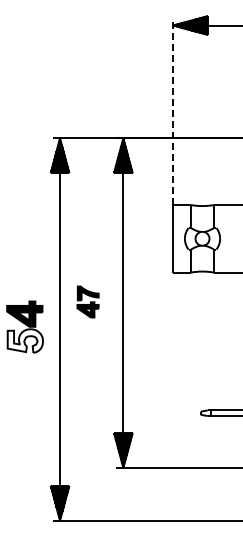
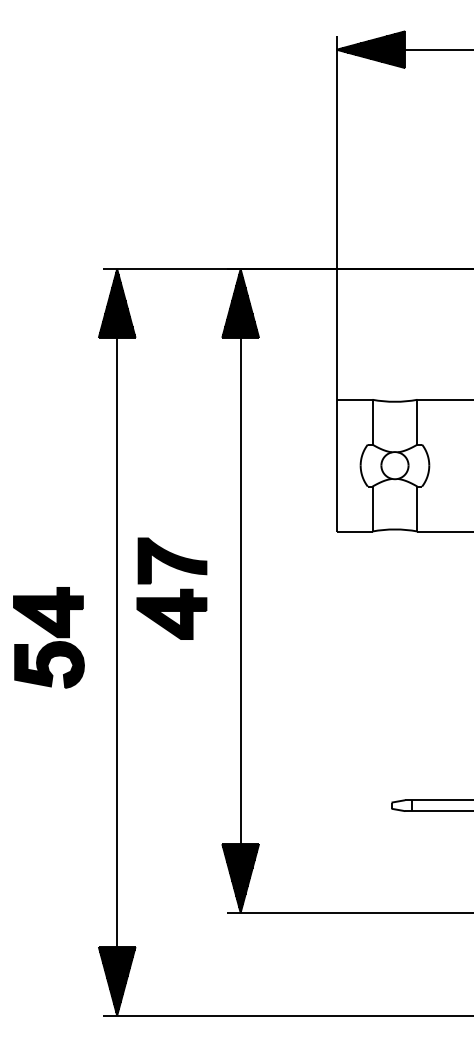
line: (172, 111) -> (336, 217), dashed -> solid
part: (87, 301) -> (170, 587), size x1.67
fill: (25, 340) -> (49, 663), added

